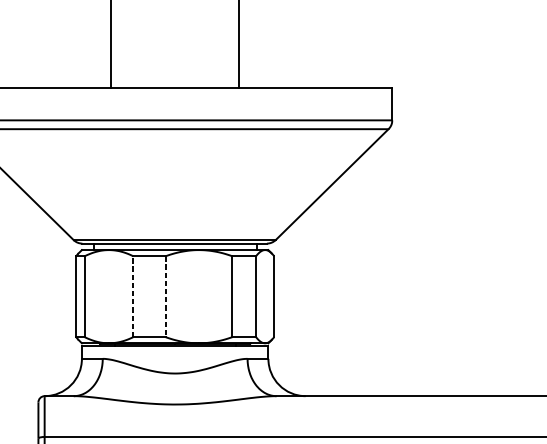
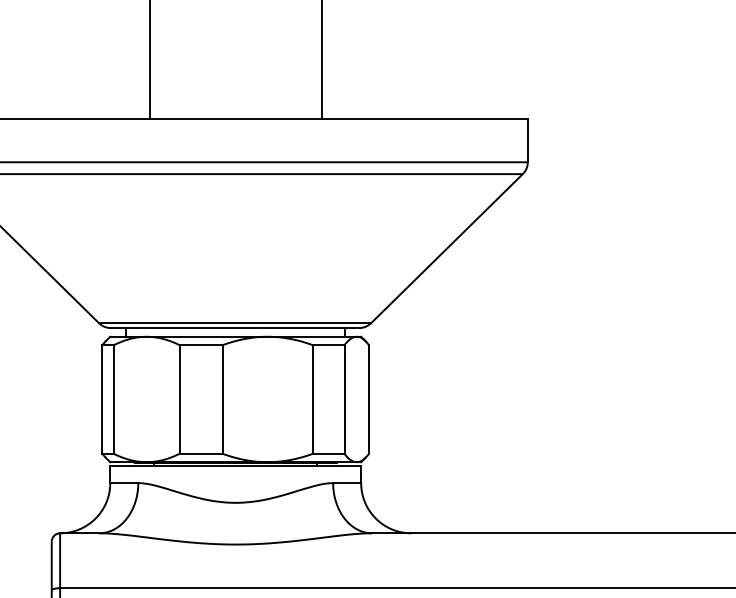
line: (133, 296) -> (179, 399), dashed -> solid
line: (165, 297) -> (222, 400), dashed -> solid

